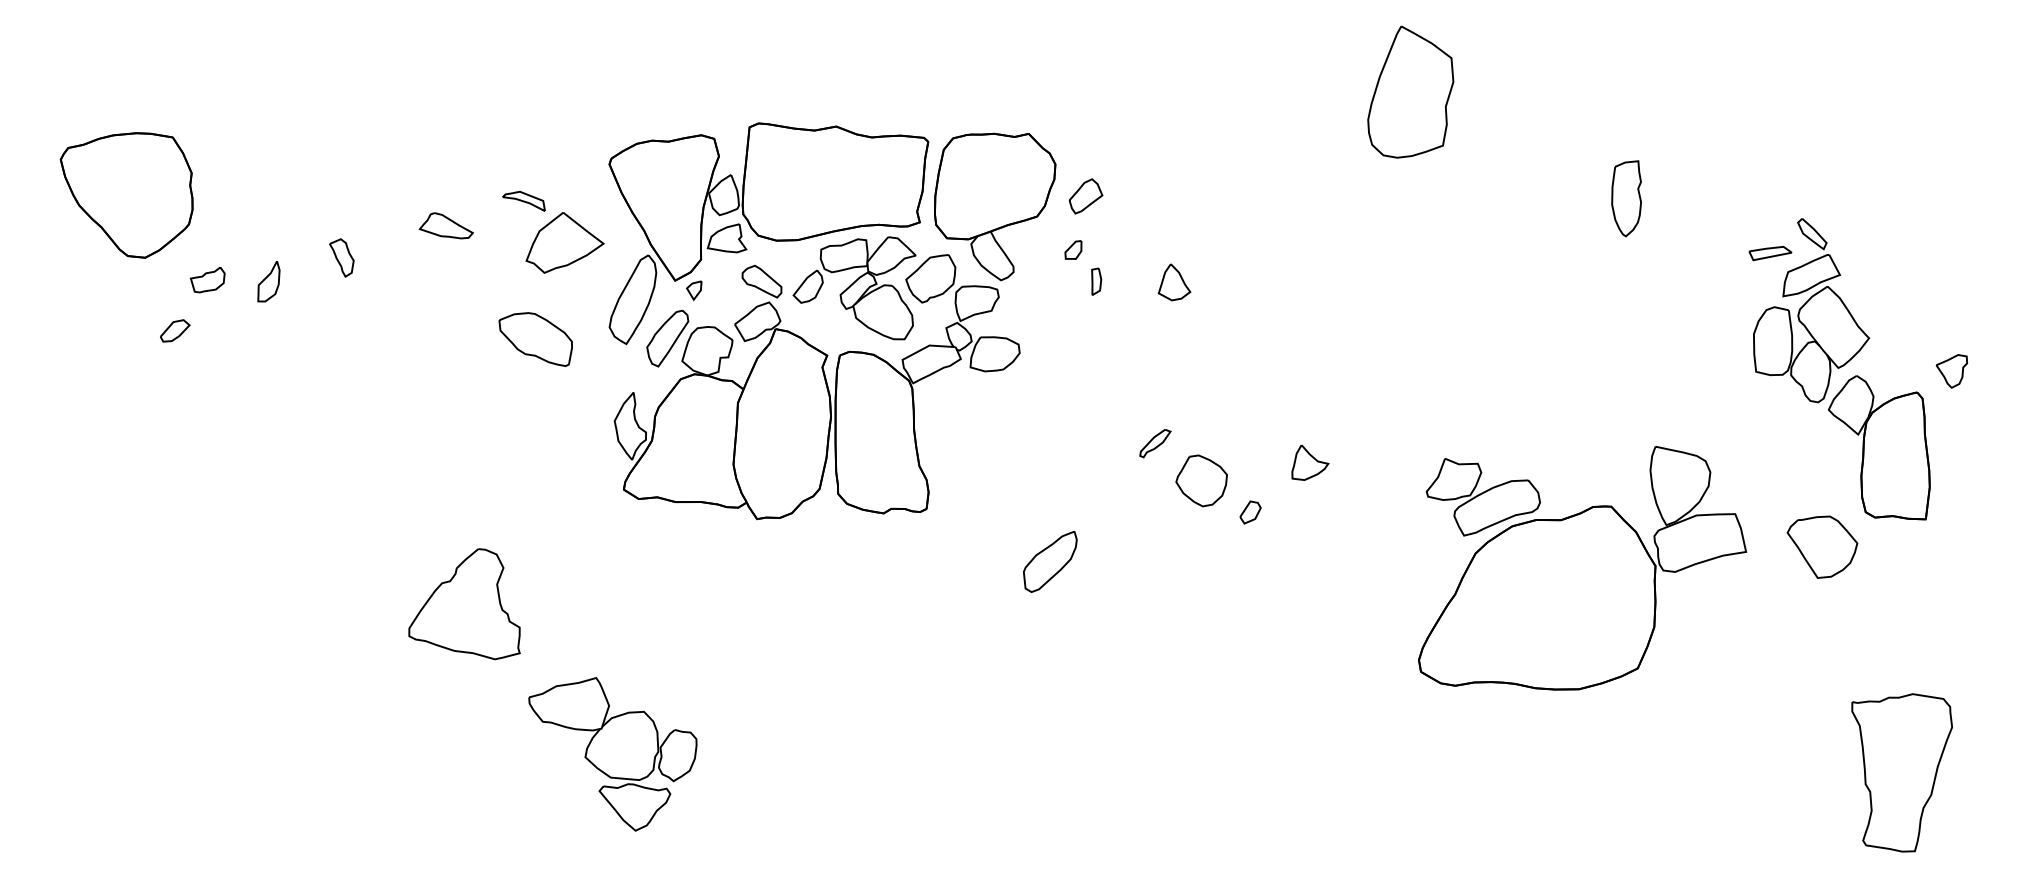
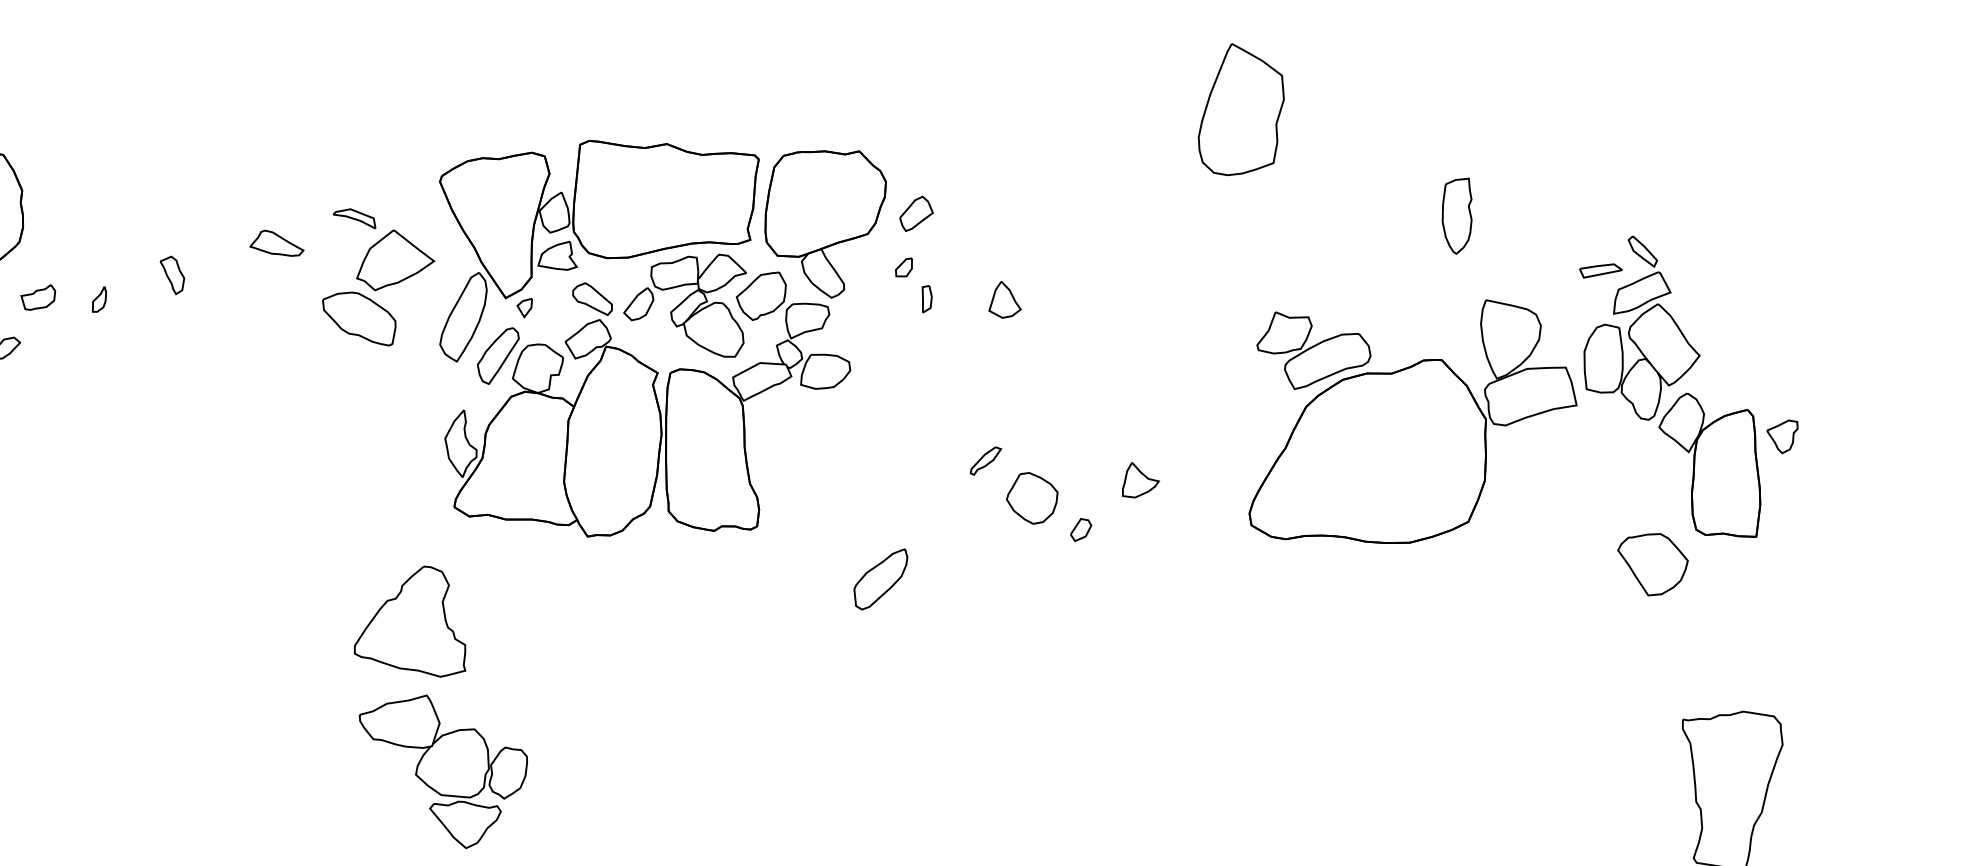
part: (268, 282) -> (99, 299), size x0.62
part: (535, 339) -> (359, 318), moved
part: (1951, 371) -> (1782, 436), moved
part: (1582, 567) -> (1413, 420), moved
part: (464, 604) -> (410, 621), moved

